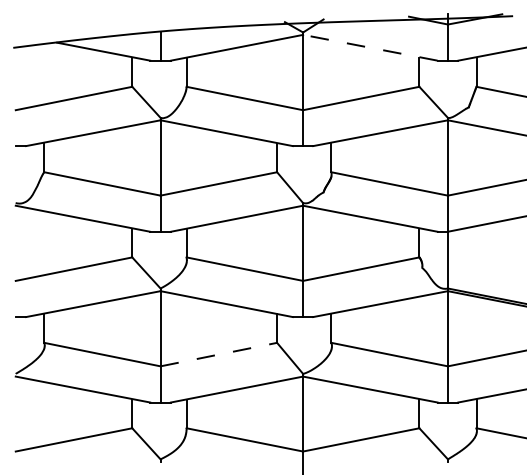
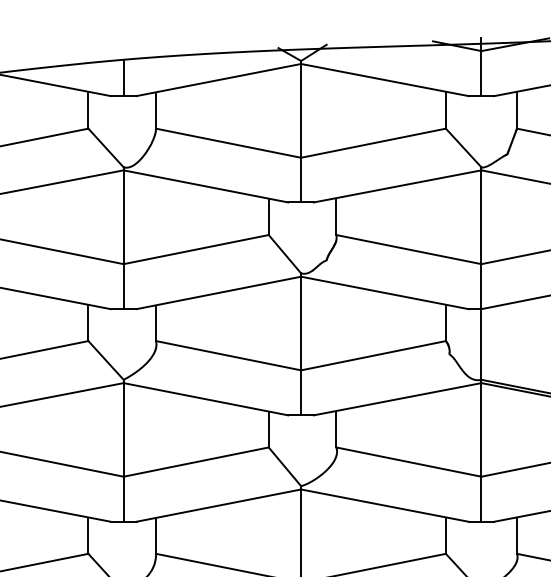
line: (369, 47) -> (383, 79), dashed -> solid
line: (219, 354) -> (197, 461), dashed -> solid

